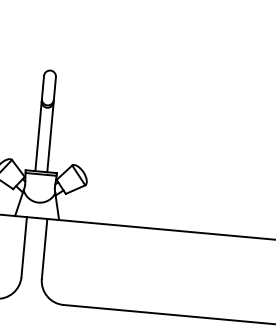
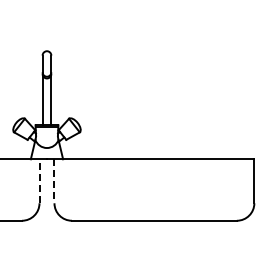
line: (24, 247) -> (39, 181), solid -> dashed
line: (44, 249) -> (54, 181), solid -> dashed

